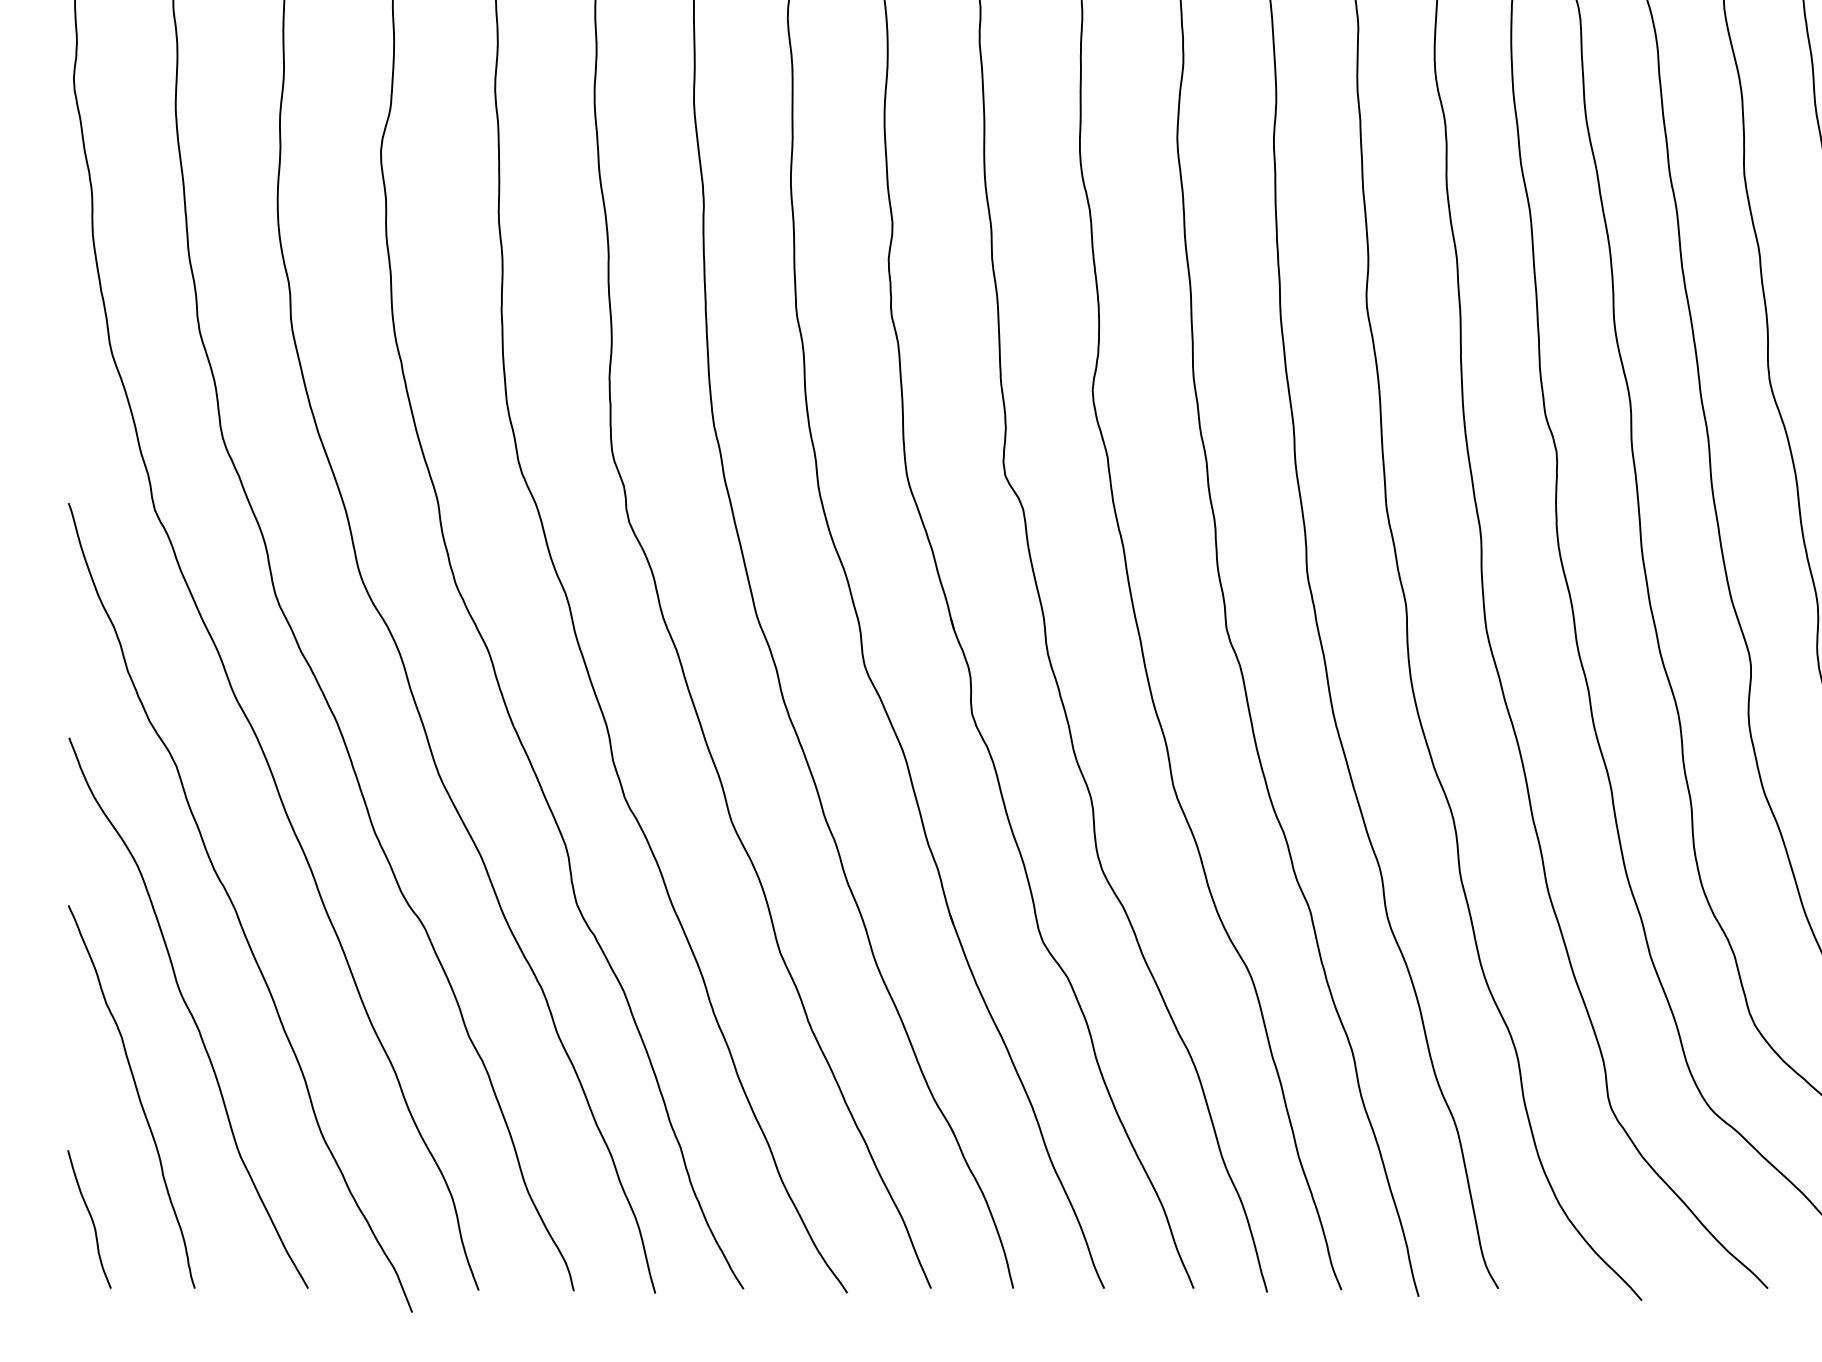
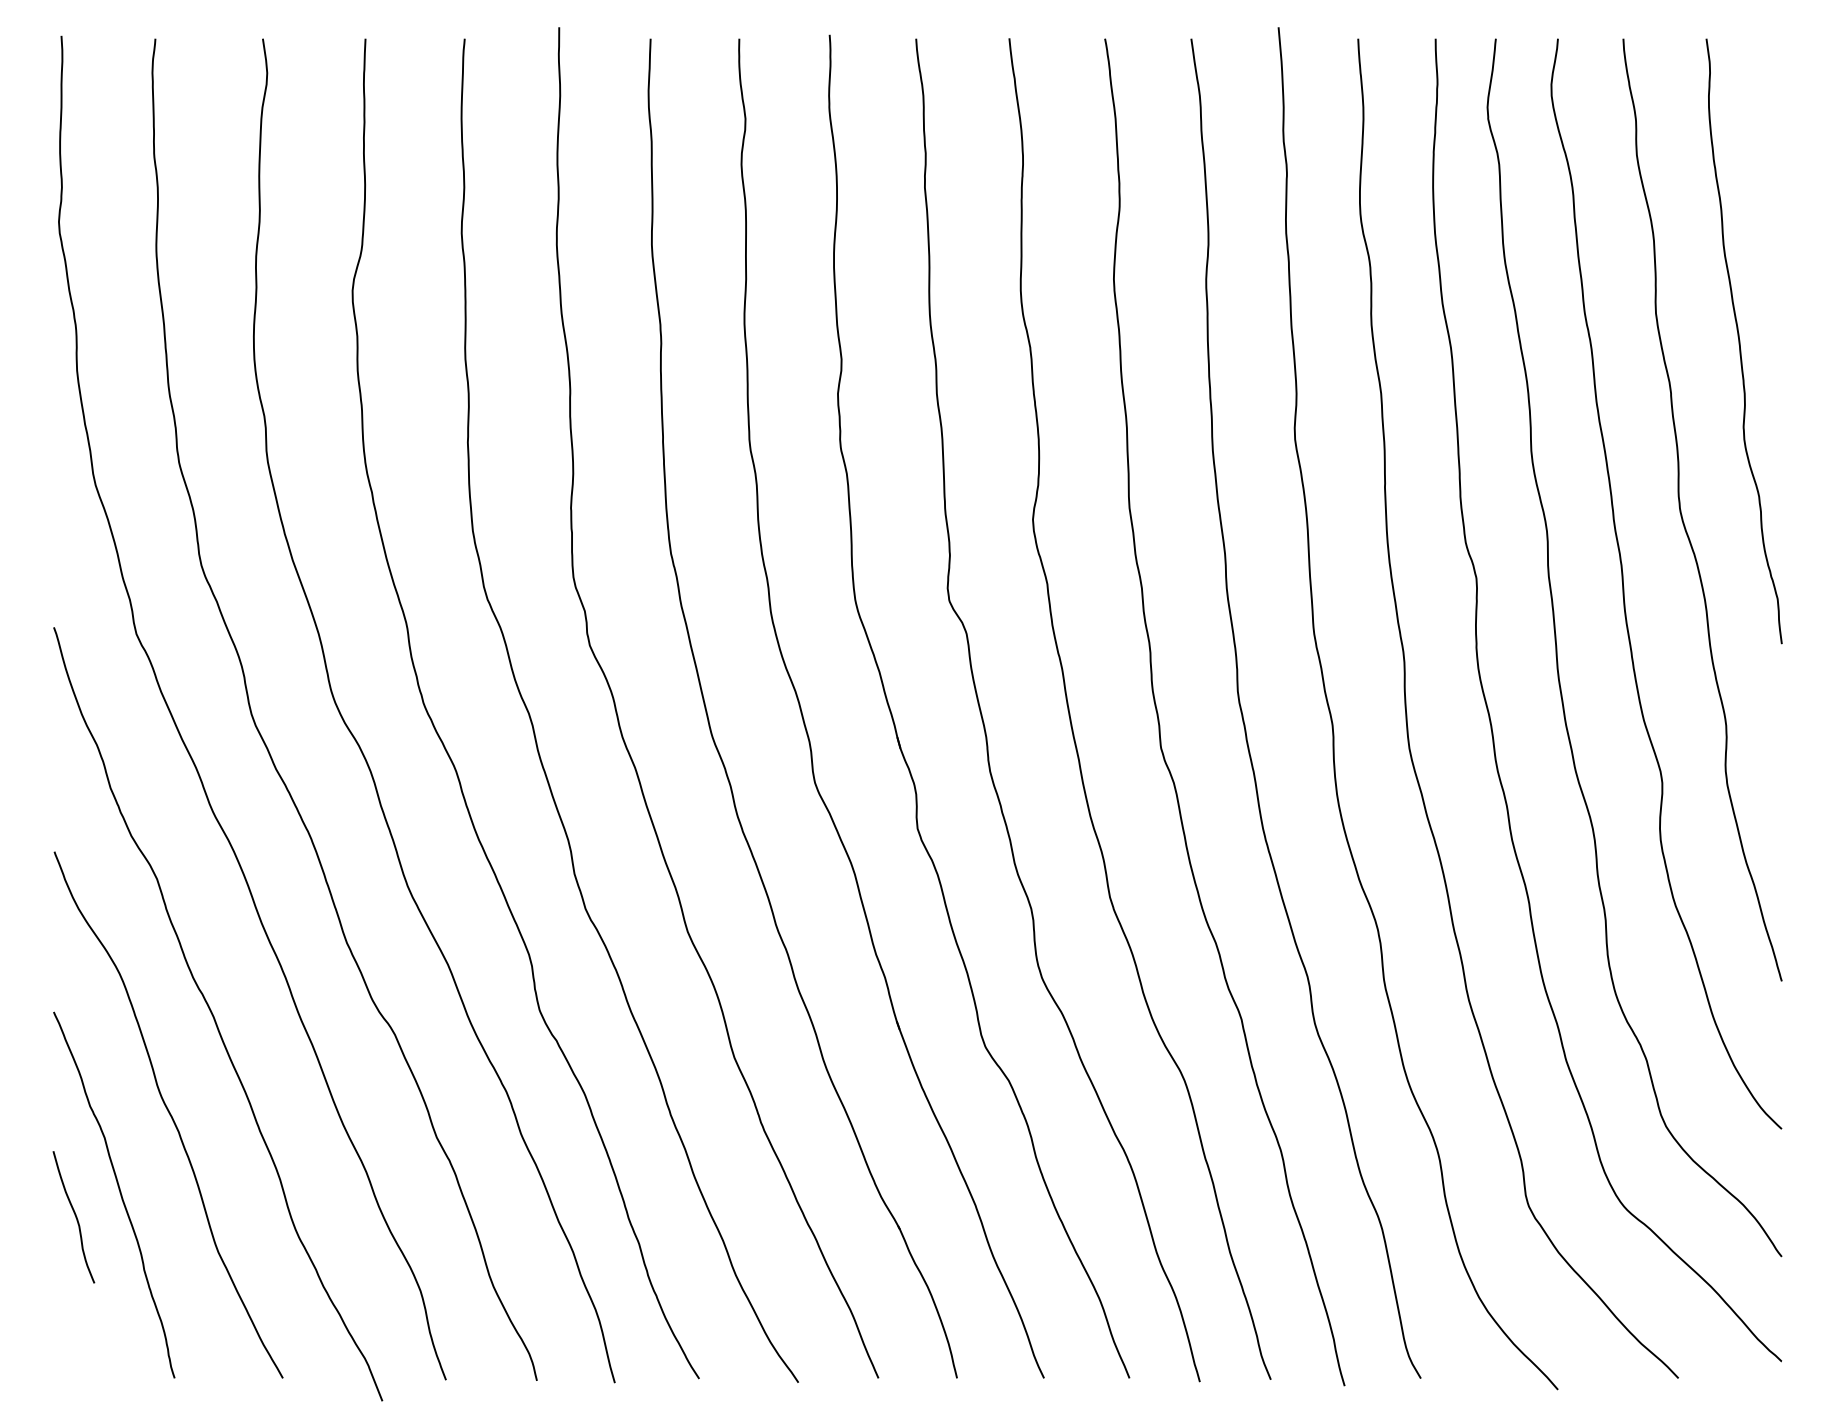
curve: (91, 1219) -> (75, 1217), moved

